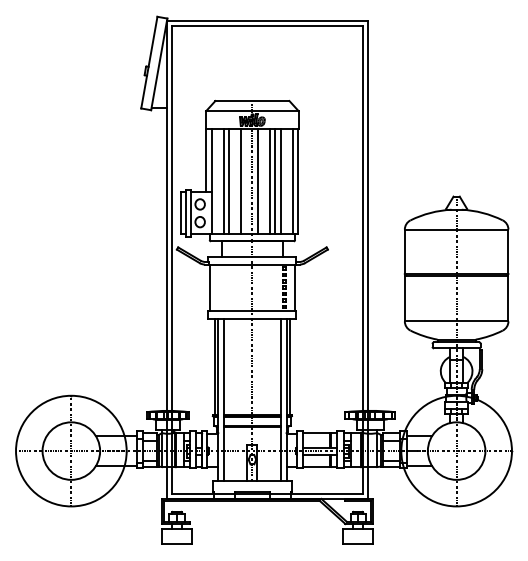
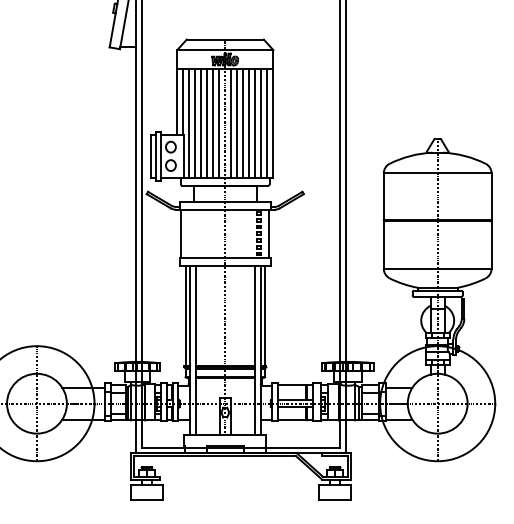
line: (217, 181) -> (188, 123), added
line: (235, 181) -> (207, 123), added
line: (246, 181) -> (219, 123), added
line: (263, 181) -> (236, 123), added
line: (286, 181) -> (260, 123), added

